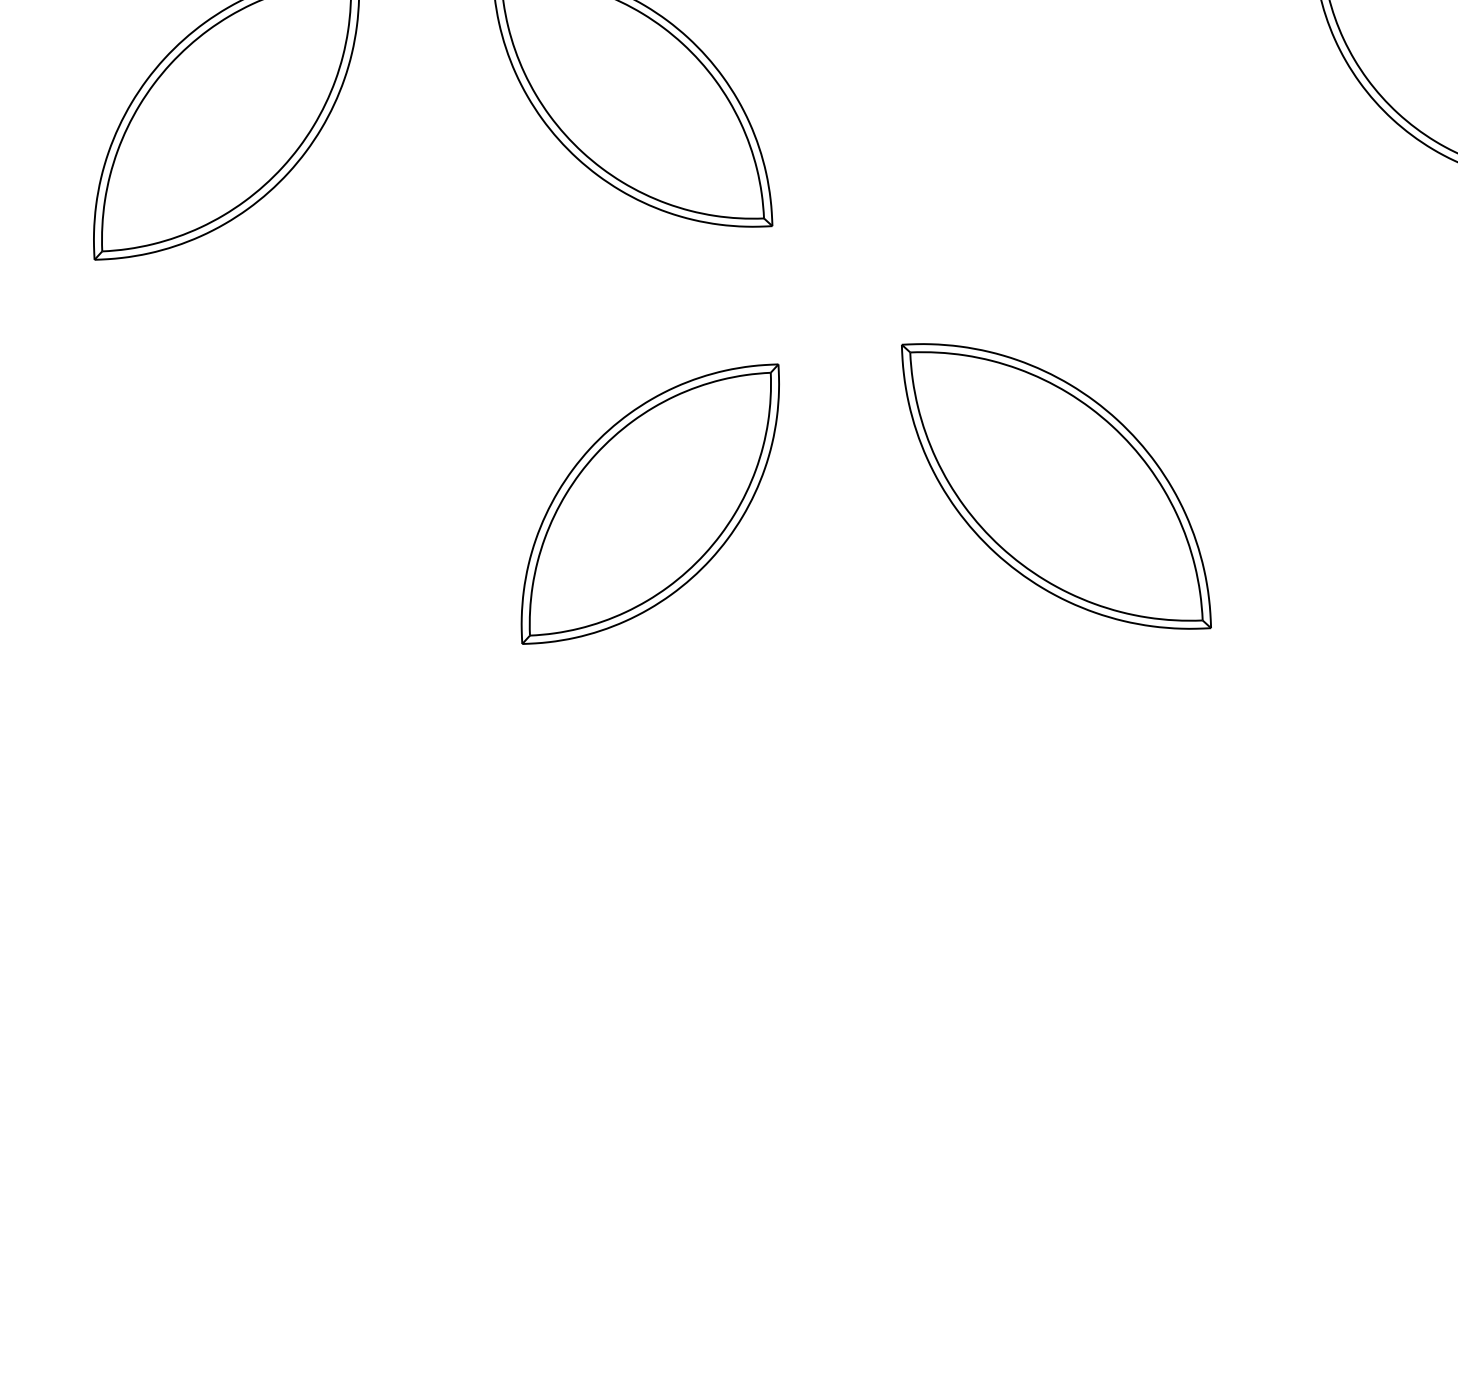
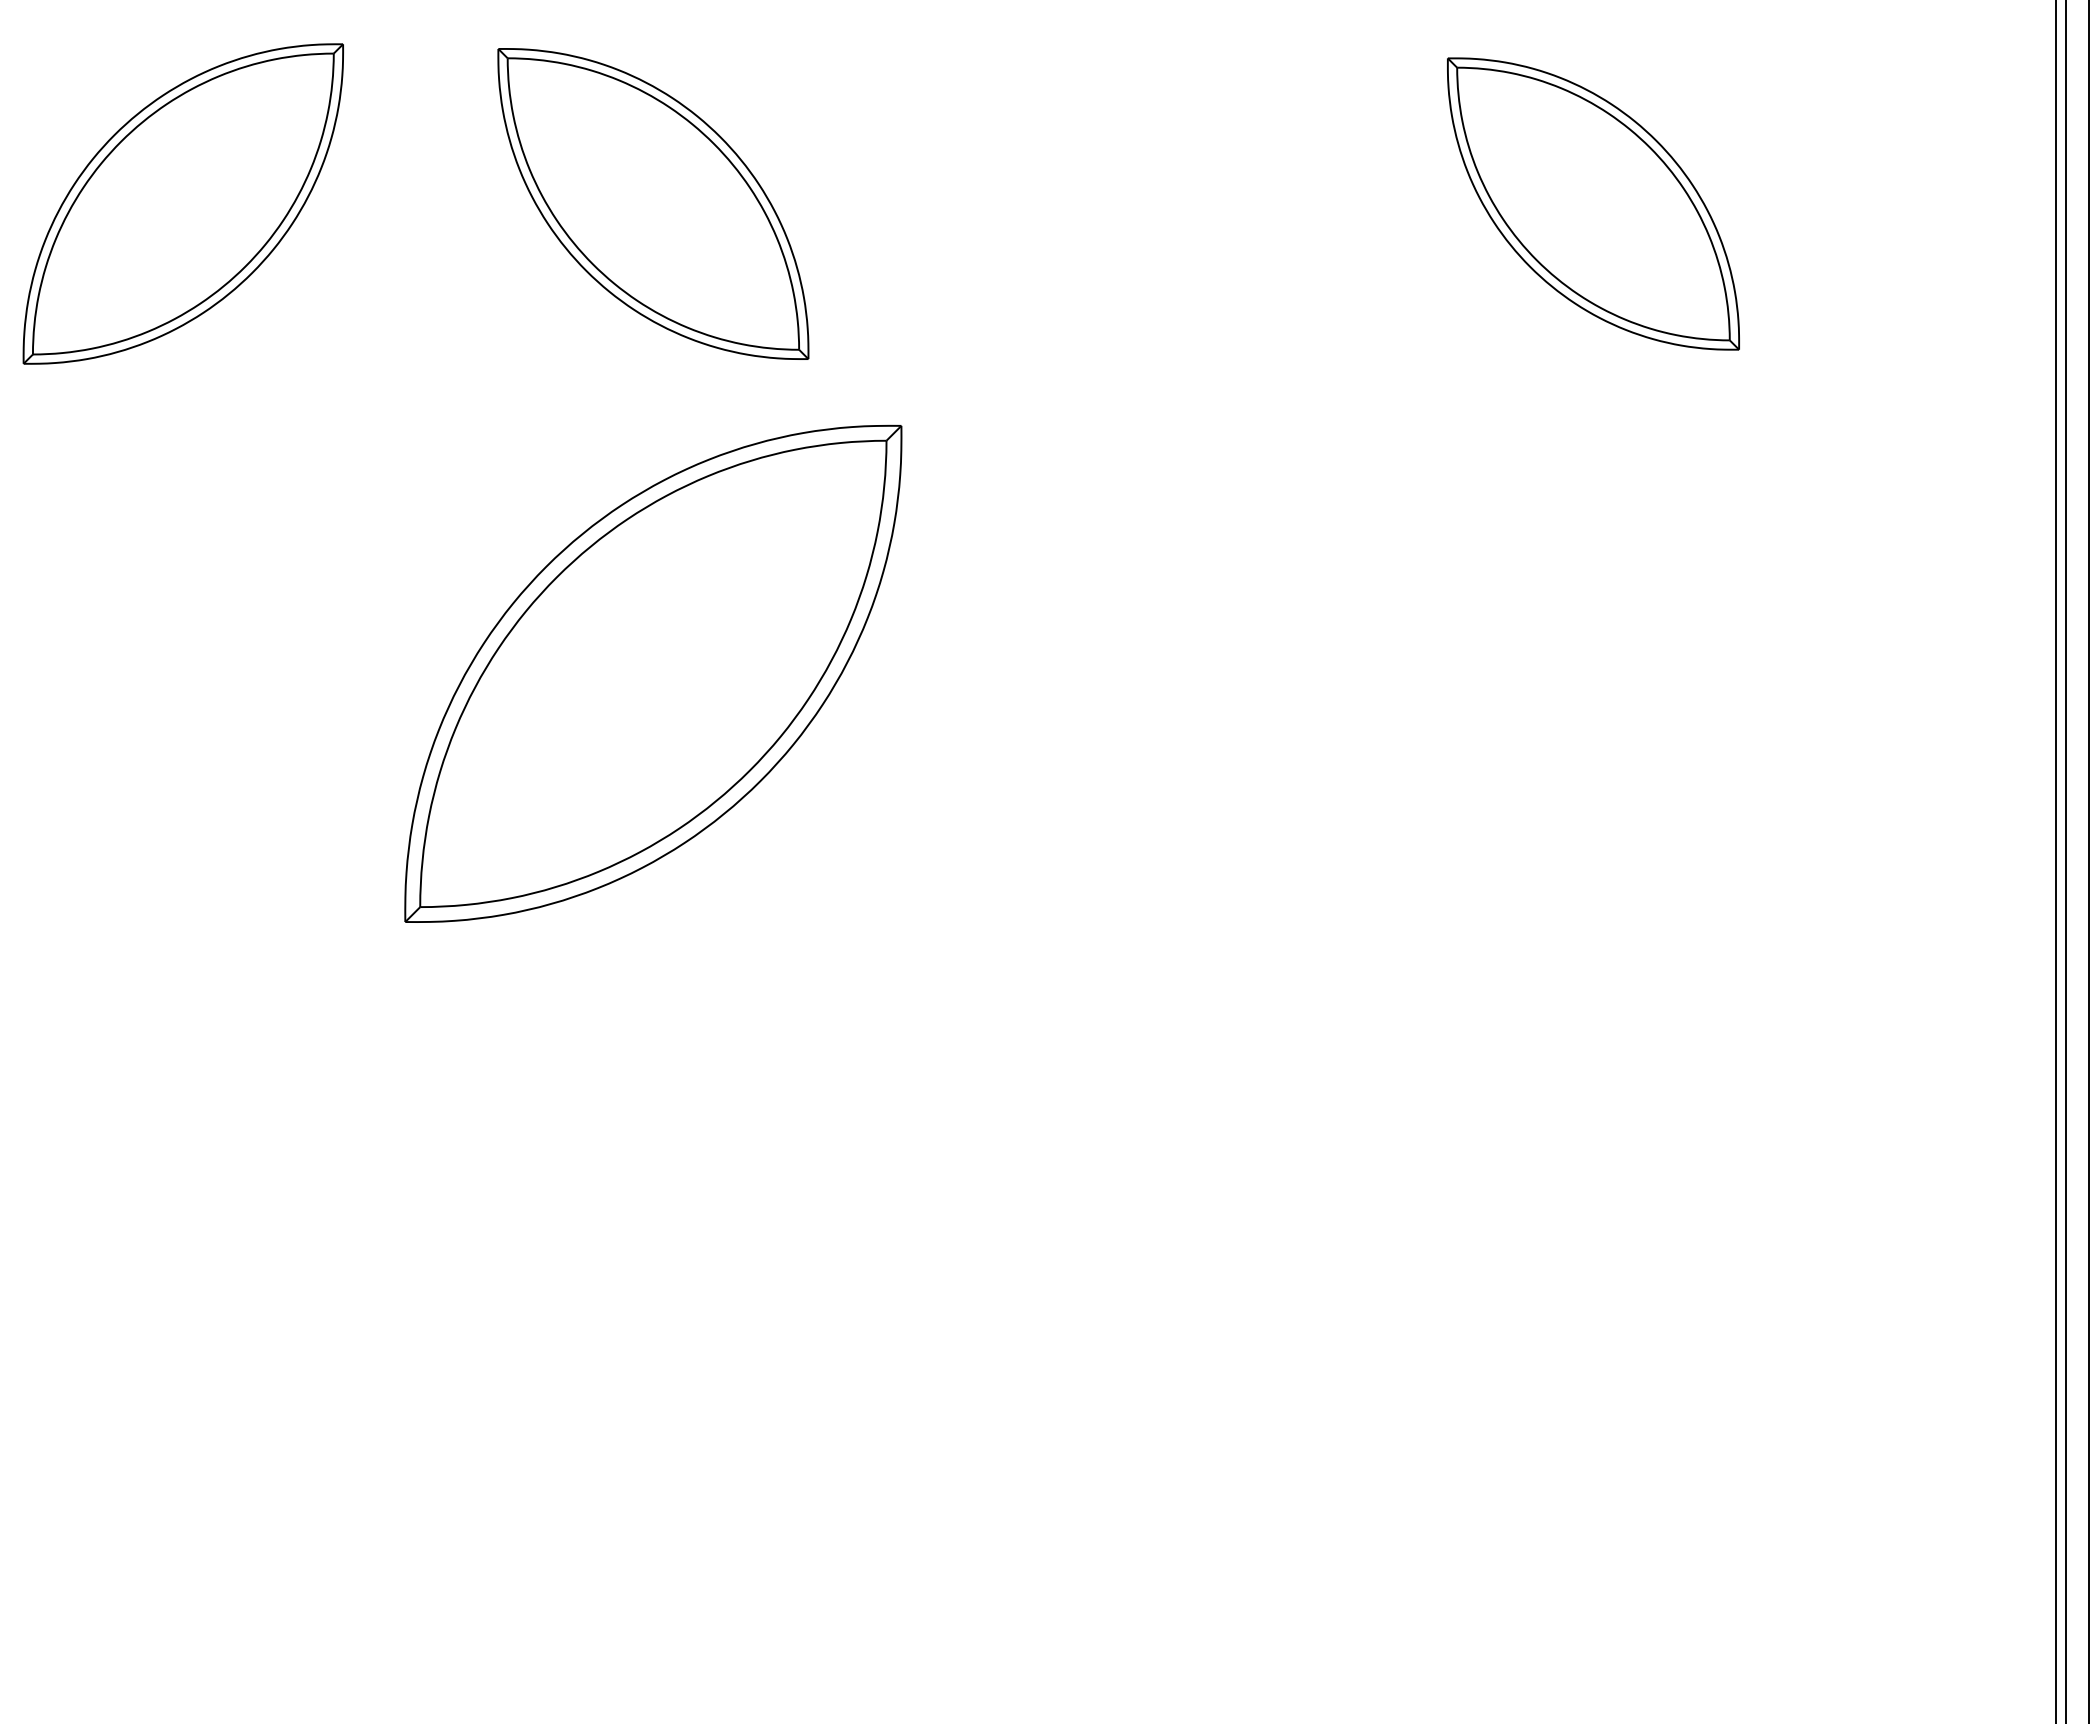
part: (1056, 485) -> (1123, 673), removed
part: (650, 504) -> (653, 674), size x1.6

